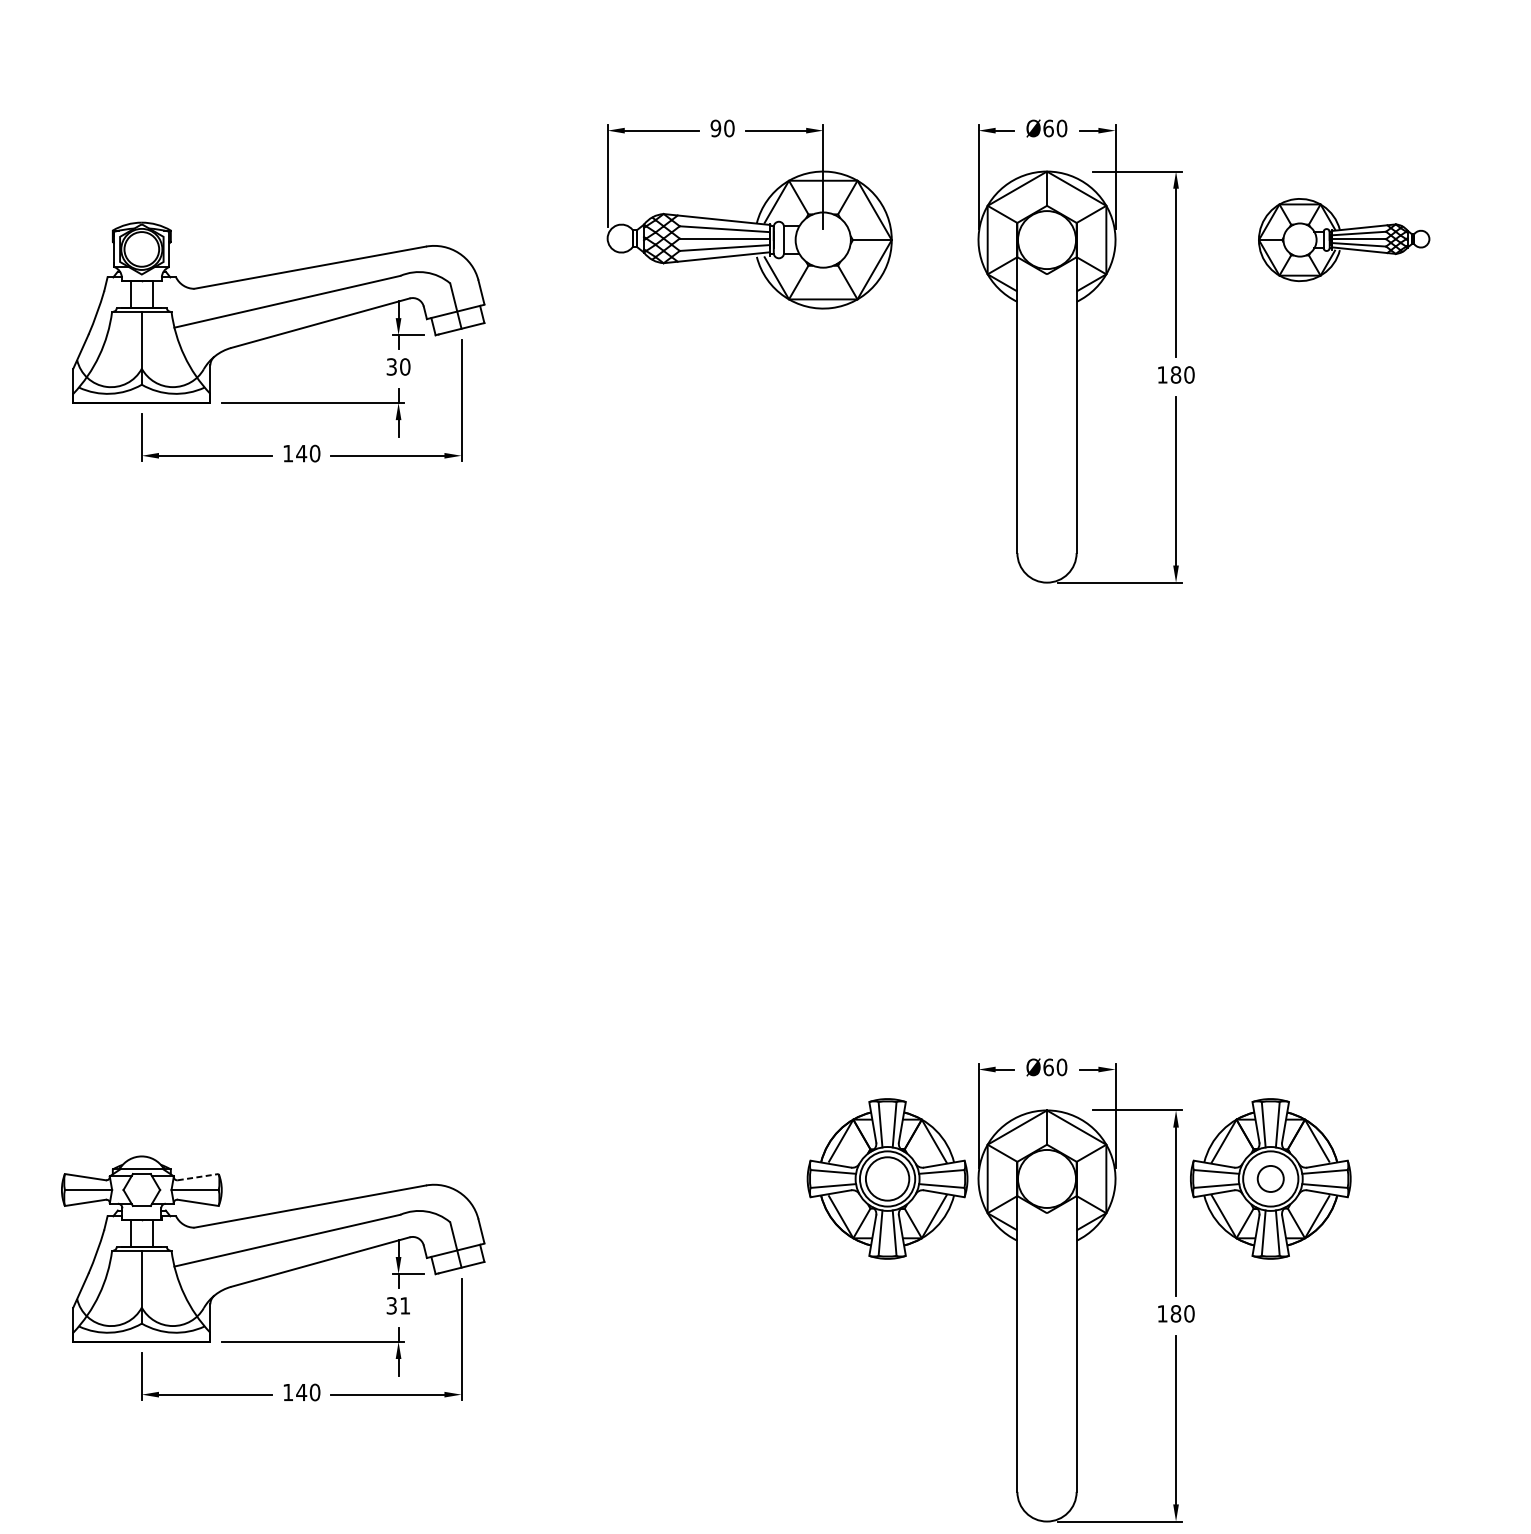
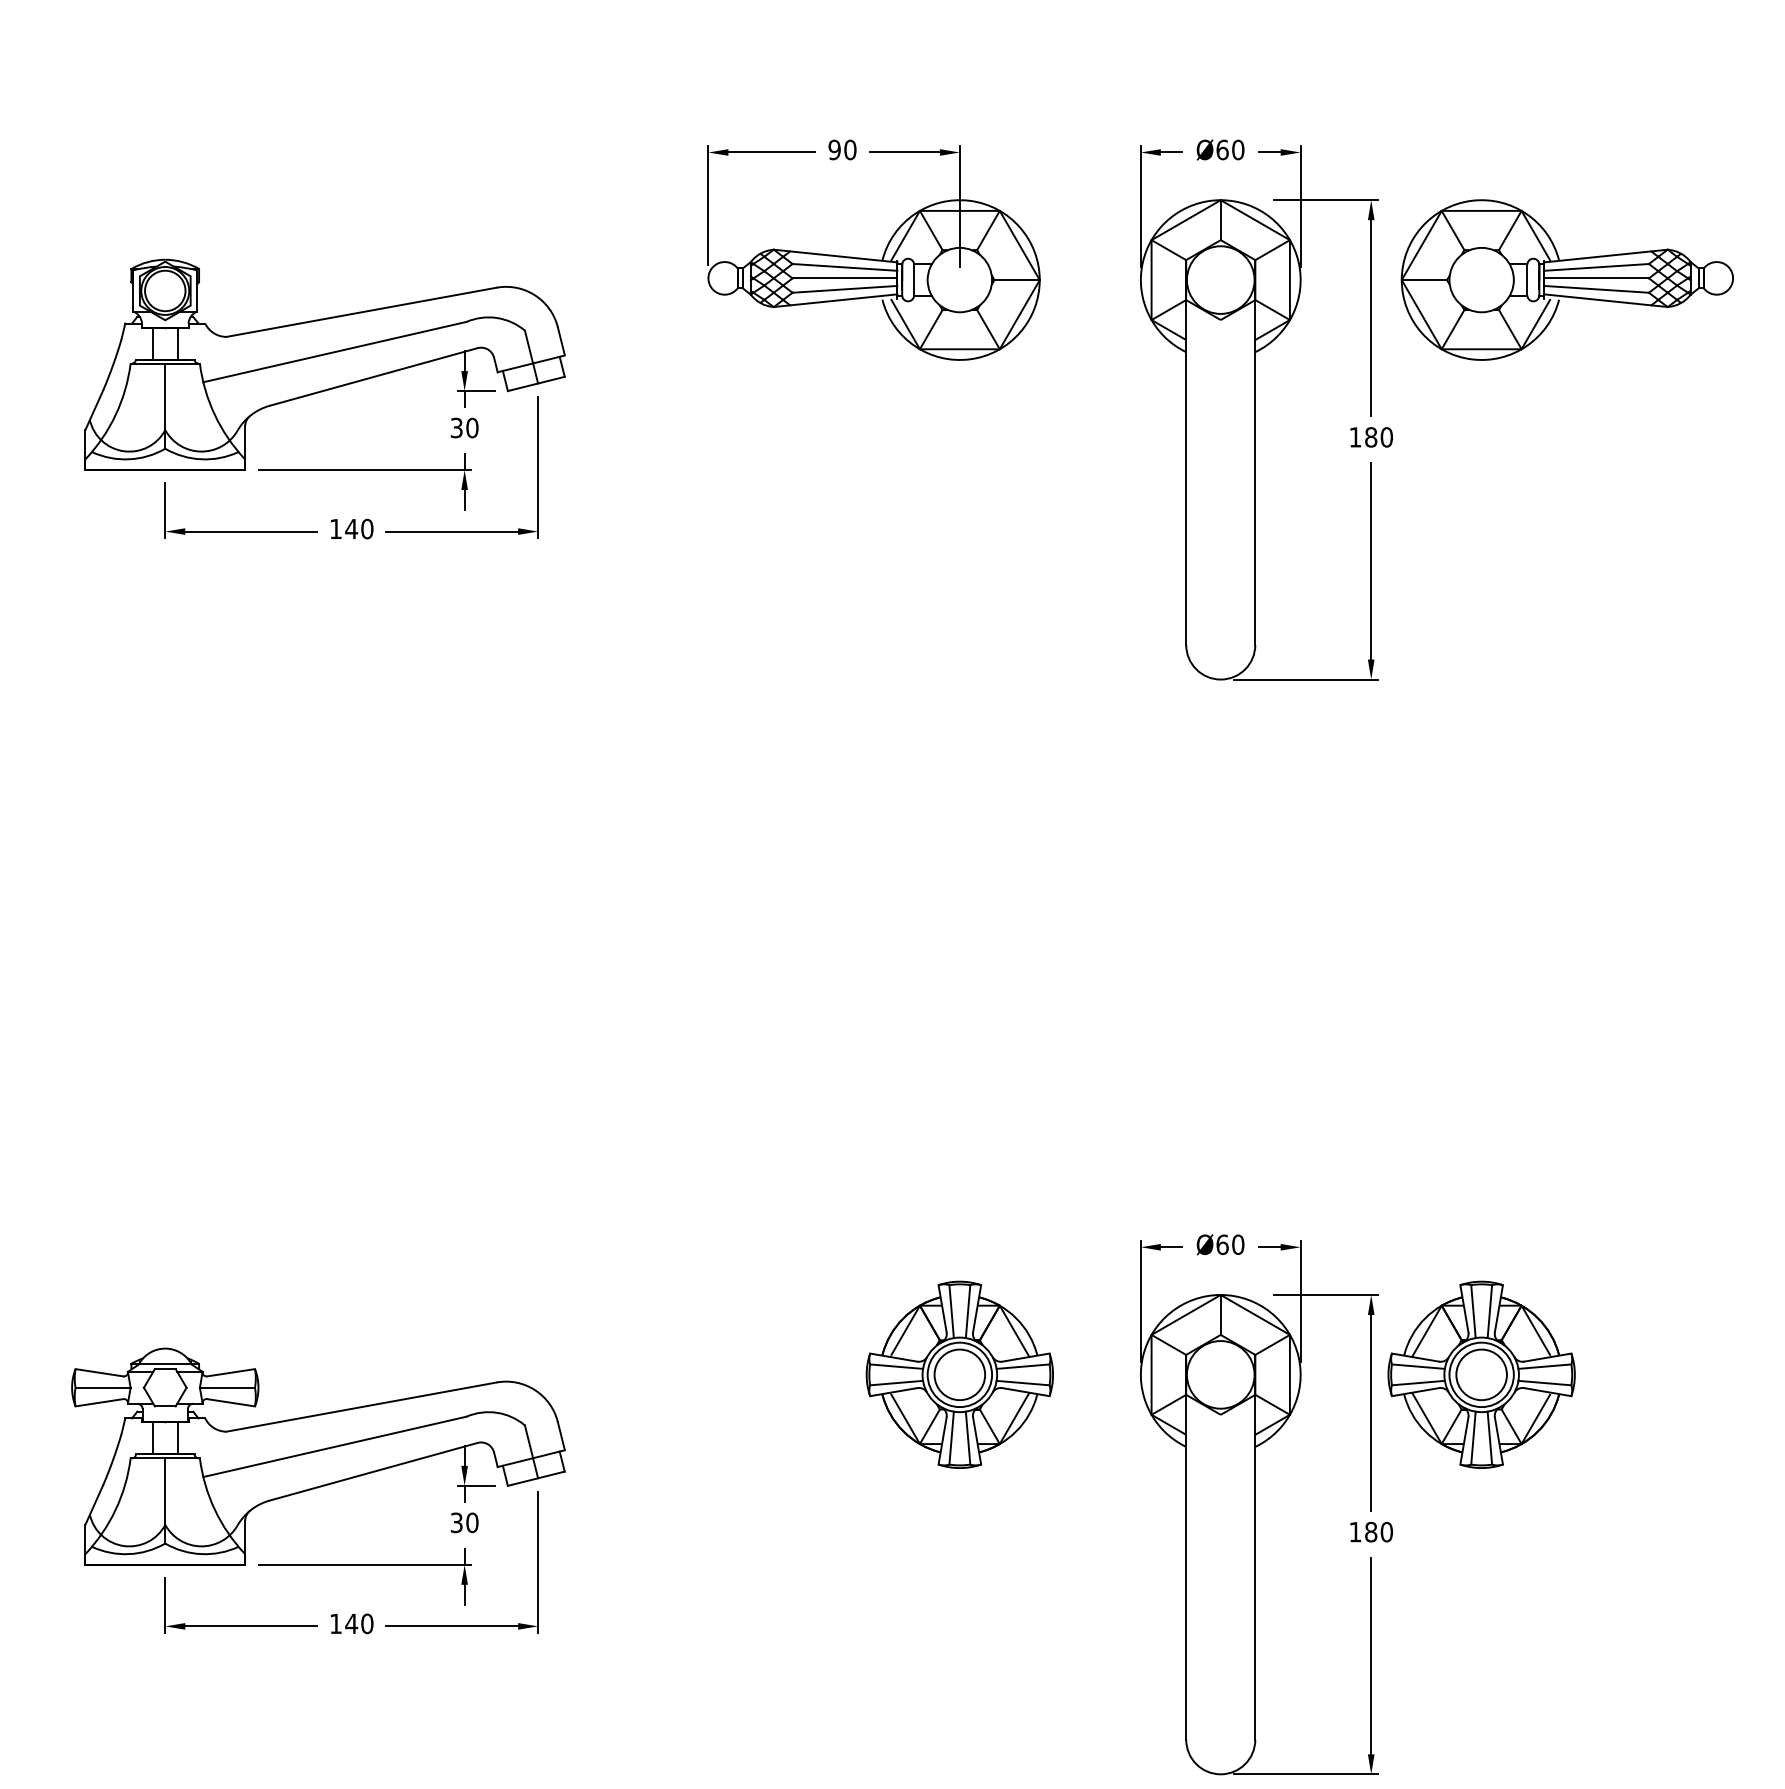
part: (1343, 239) -> (1566, 279), size x1.67
line: (198, 1176) -> (231, 1372), dashed -> solid
part: (887, 1178) -> (959, 1374), moved
circle: (1270, 1178) -> (1481, 1374), size x1.67
text: (405, 1305) -> (472, 1522), 31 -> 30

